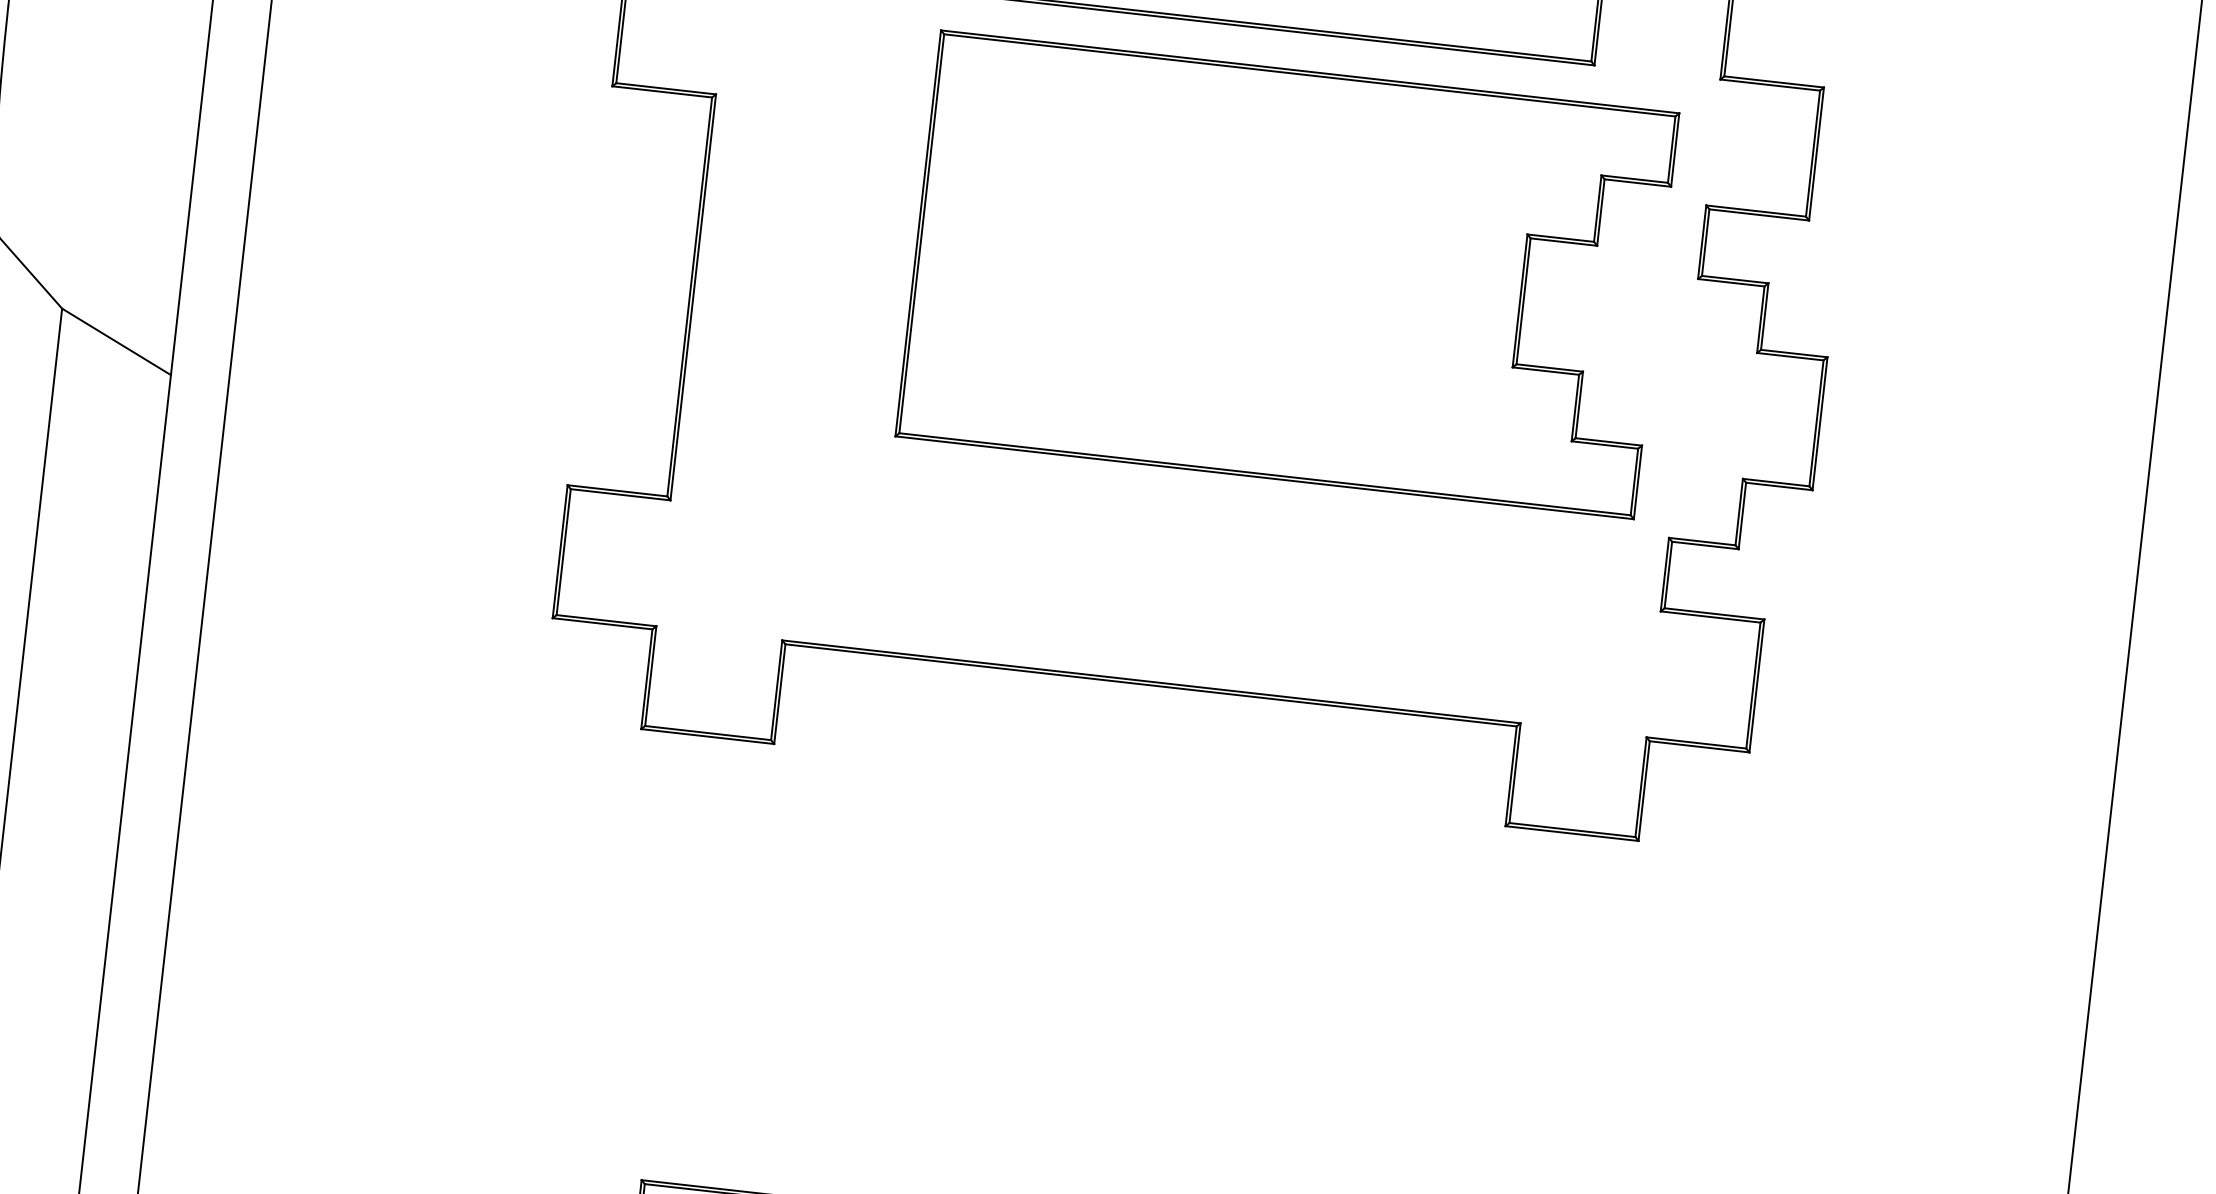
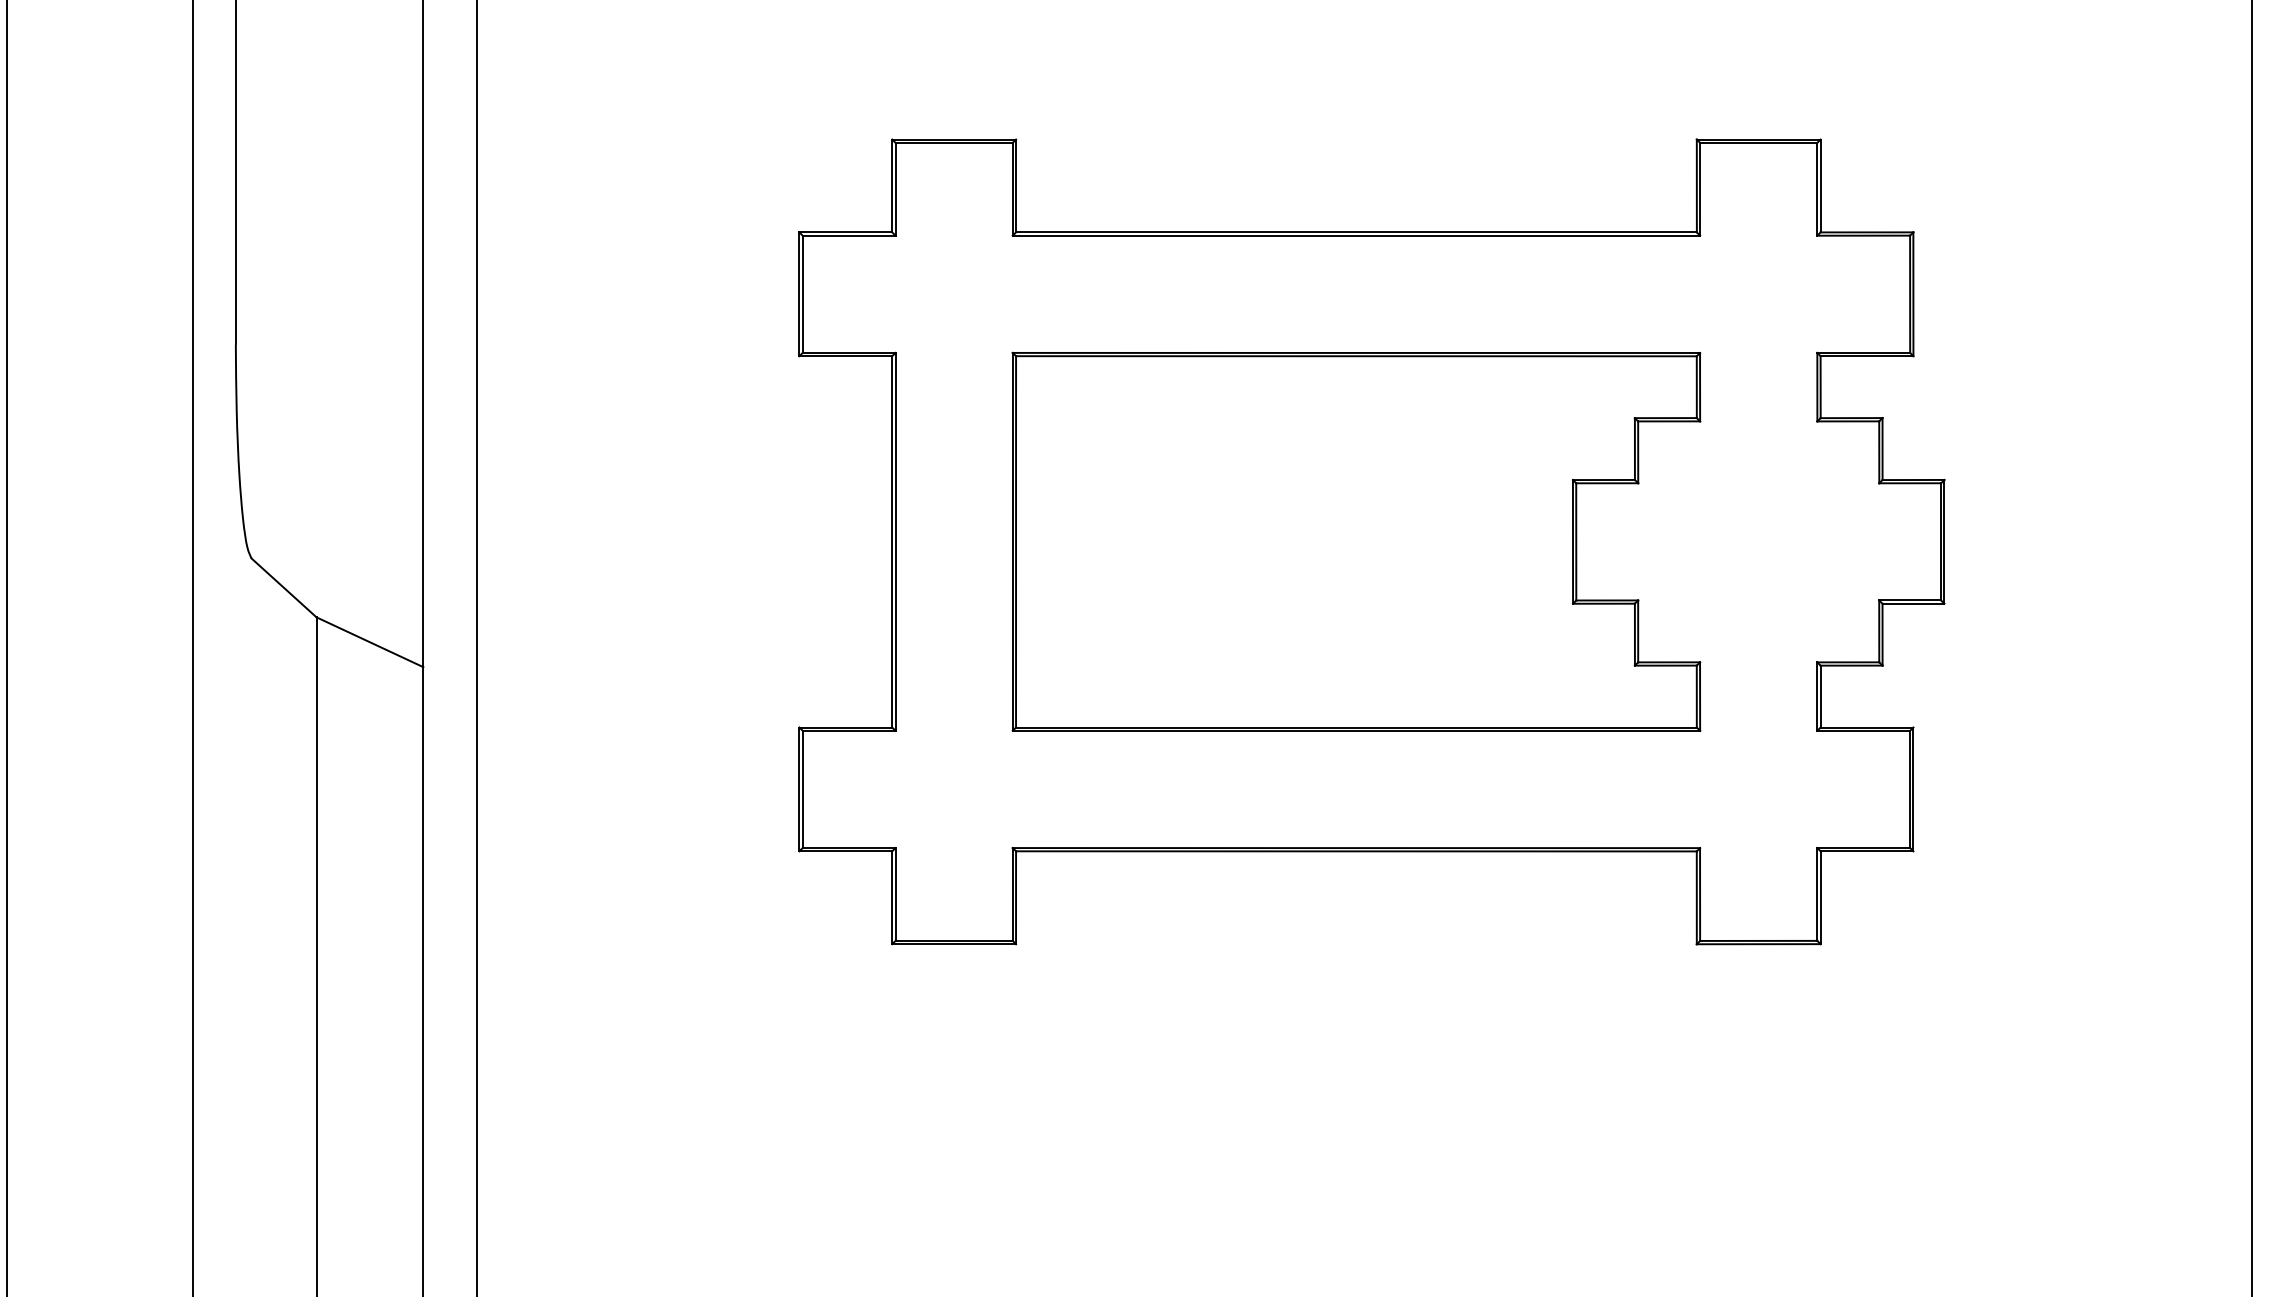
part: (1287, 274) -> (1356, 541), moved

